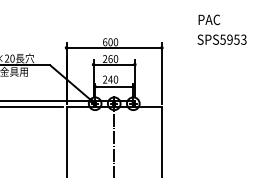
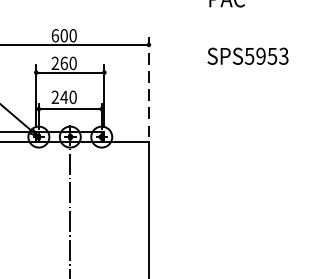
text: (221, 39) -> (247, 55), moved
line: (161, 72) -> (148, 85), solid -> dashed

